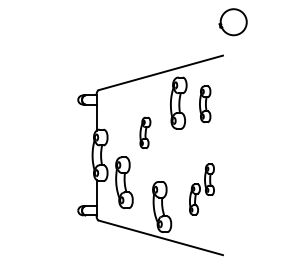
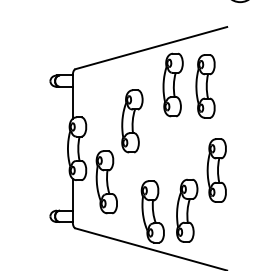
part: (204, 103) -> (204, 85), size x1.43
part: (145, 132) -> (132, 120), size x1.67
part: (201, 189) -> (200, 190), size x1.67

